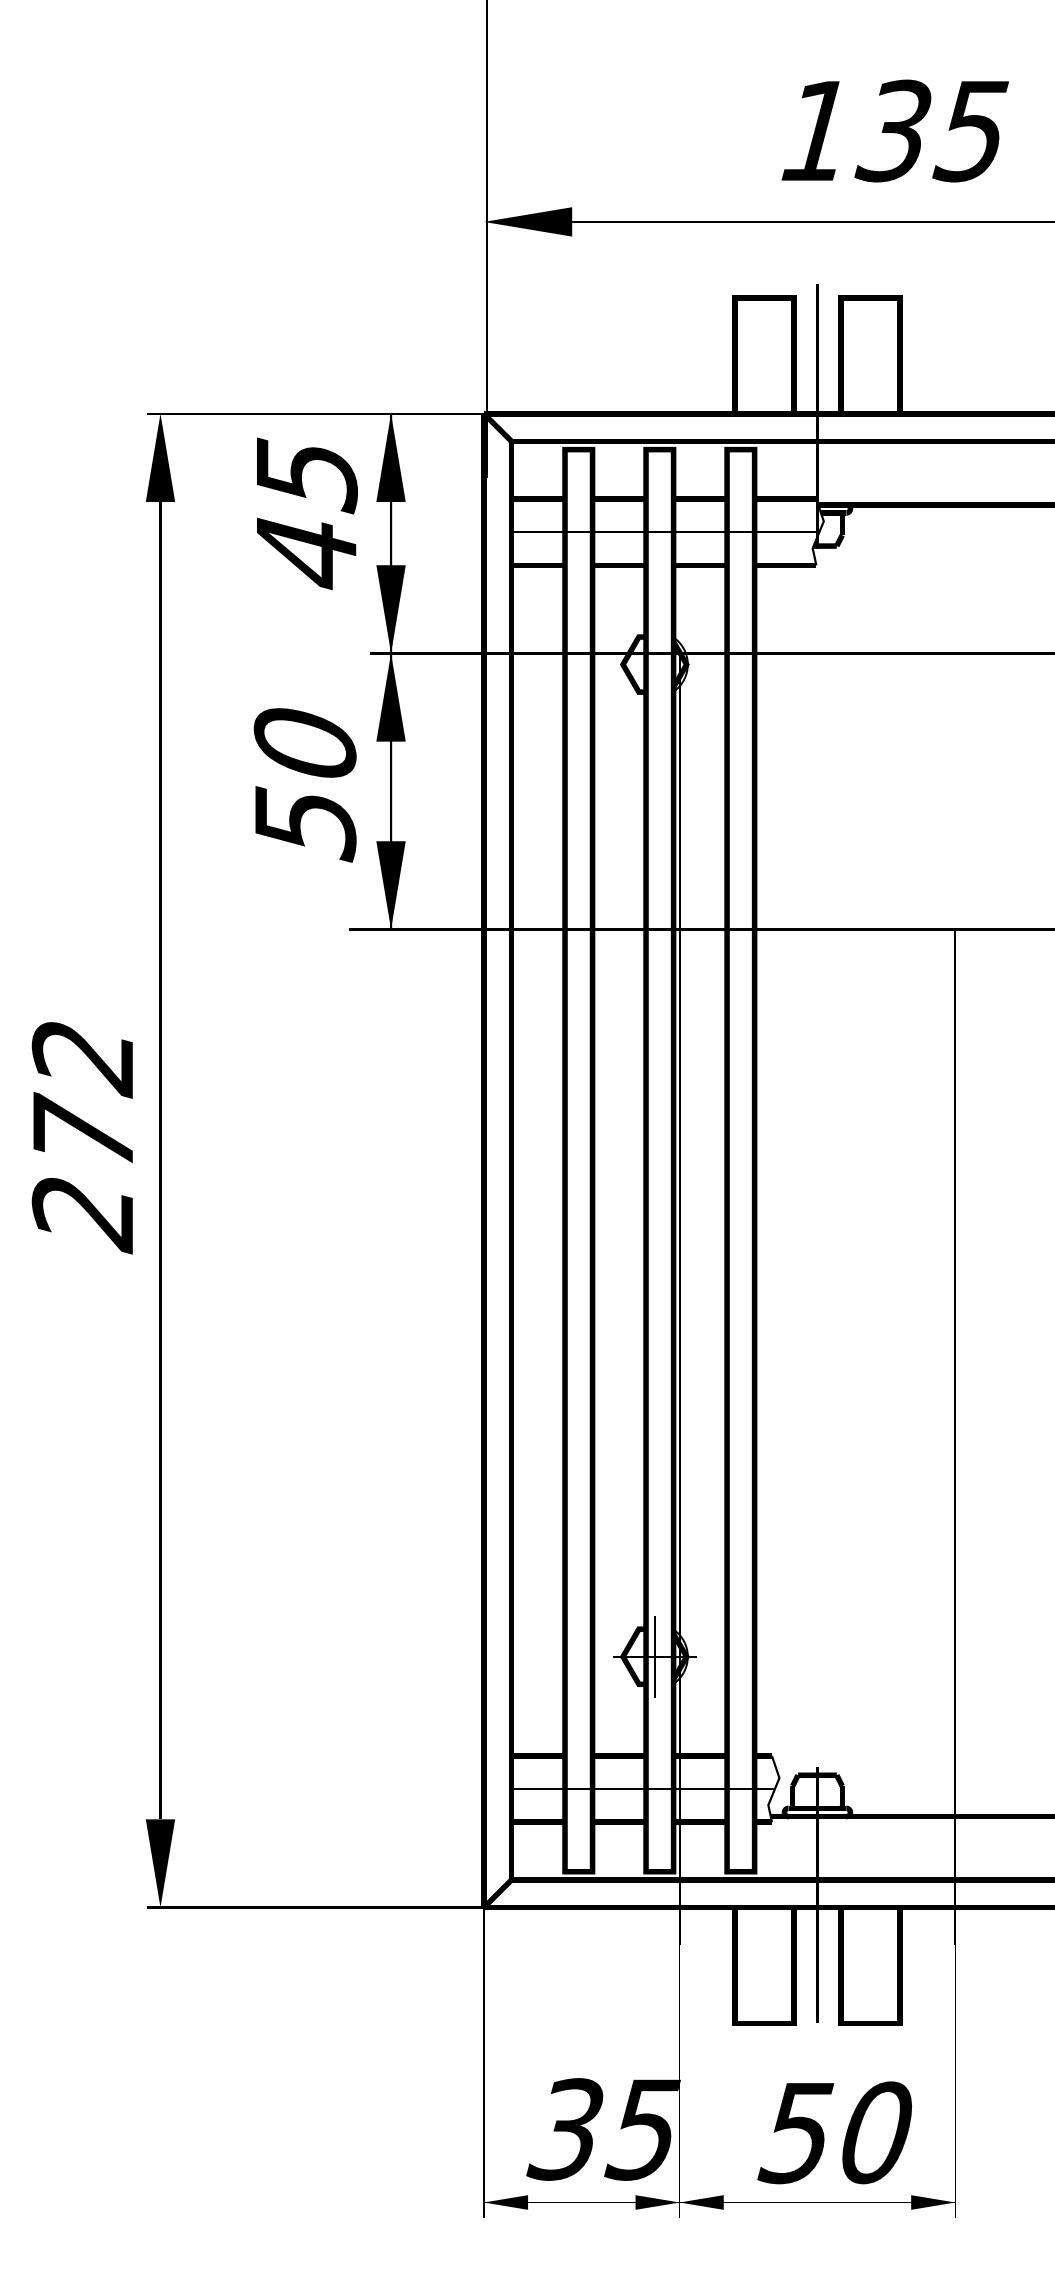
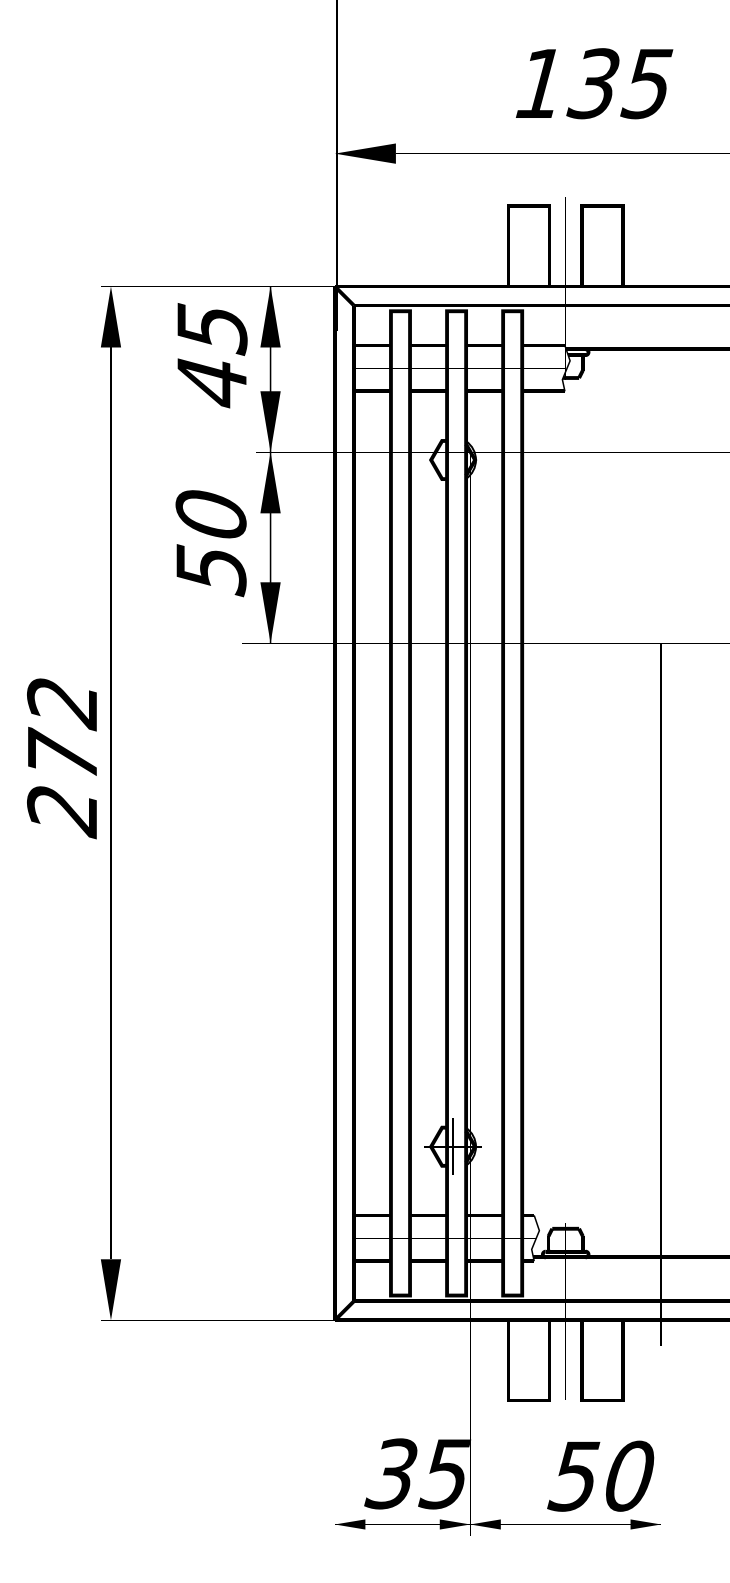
text: (895, 130) -> (594, 83), moved
text: (81, 1137) -> (61, 758), moved
text: (834, 2131) -> (600, 1475), moved

